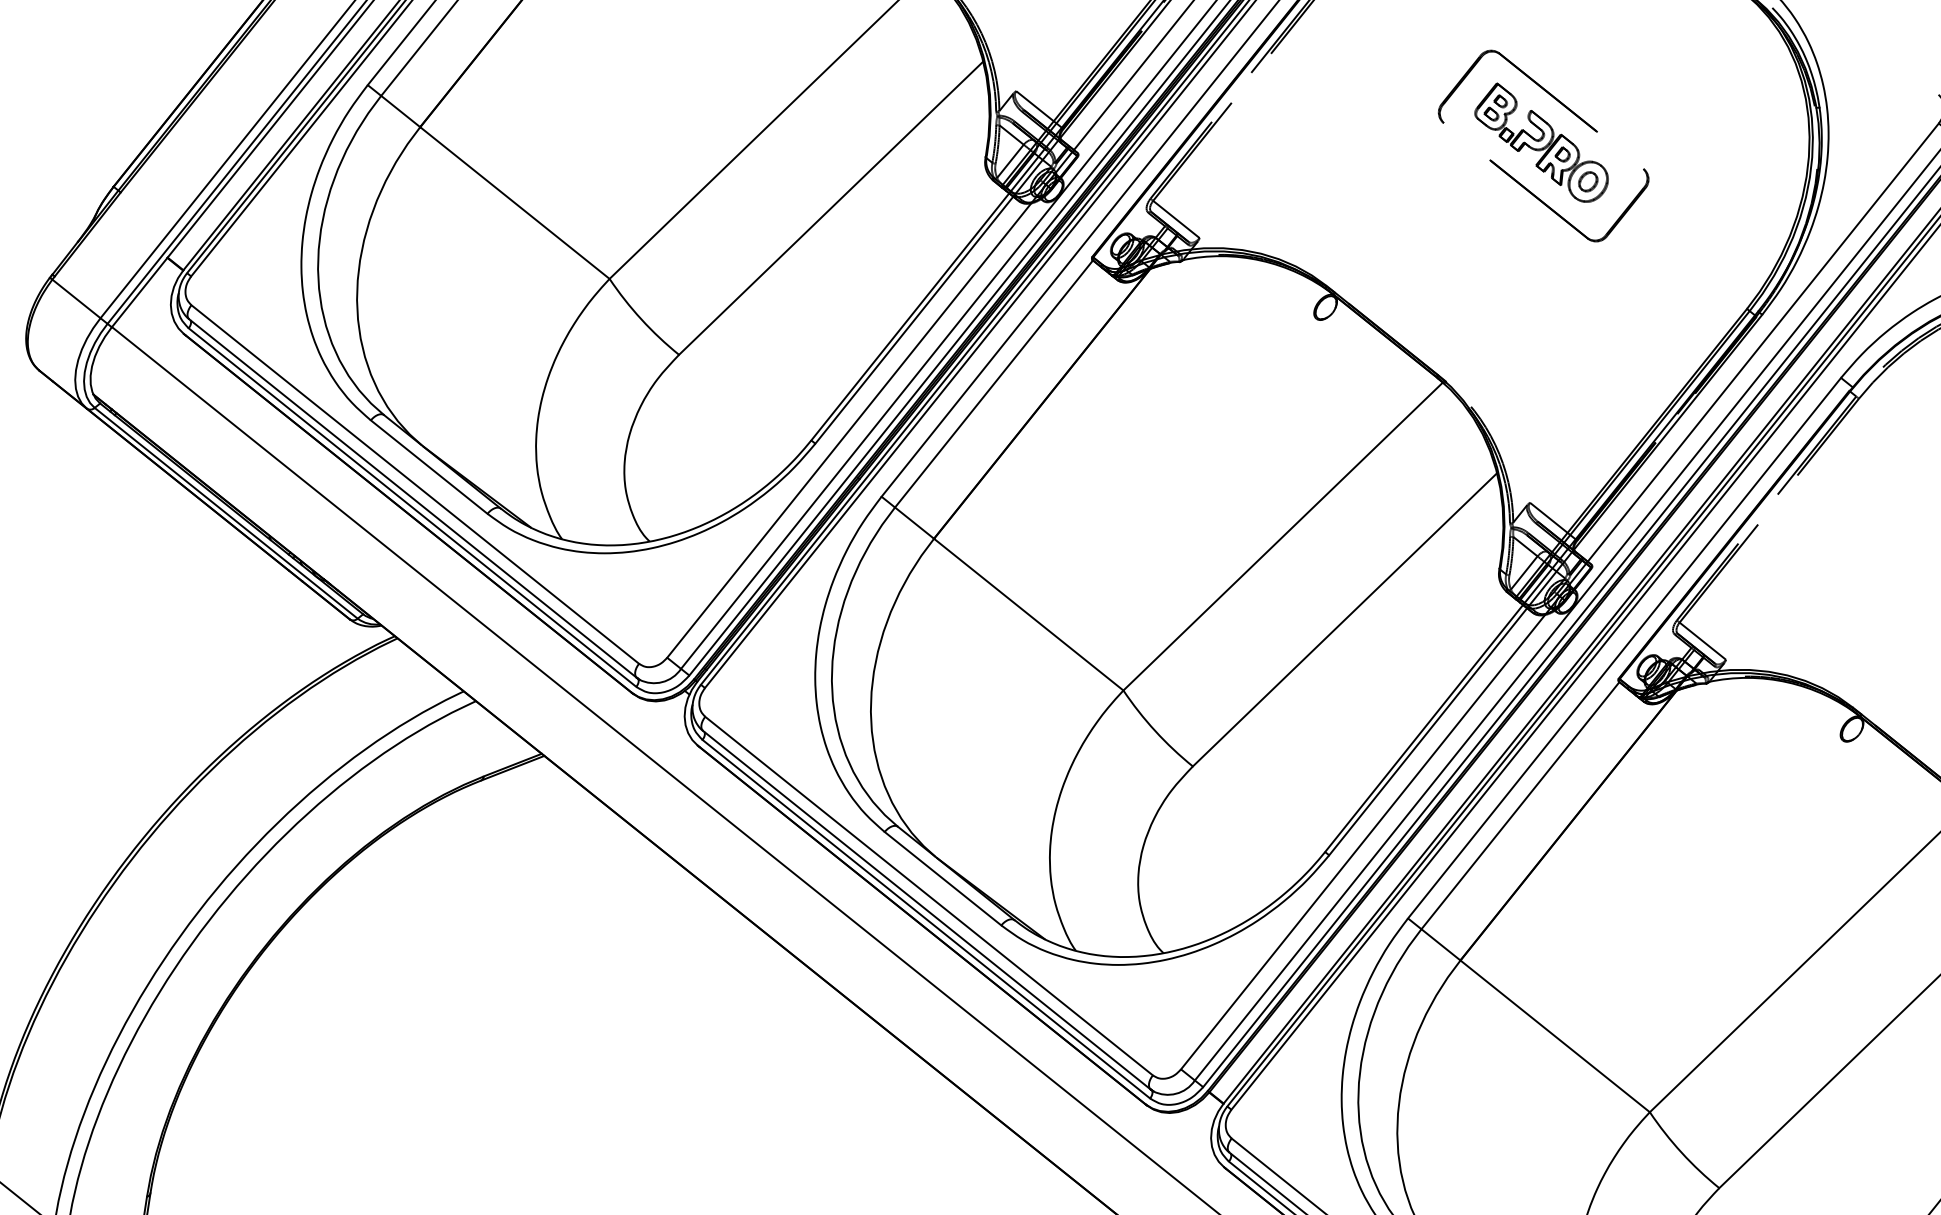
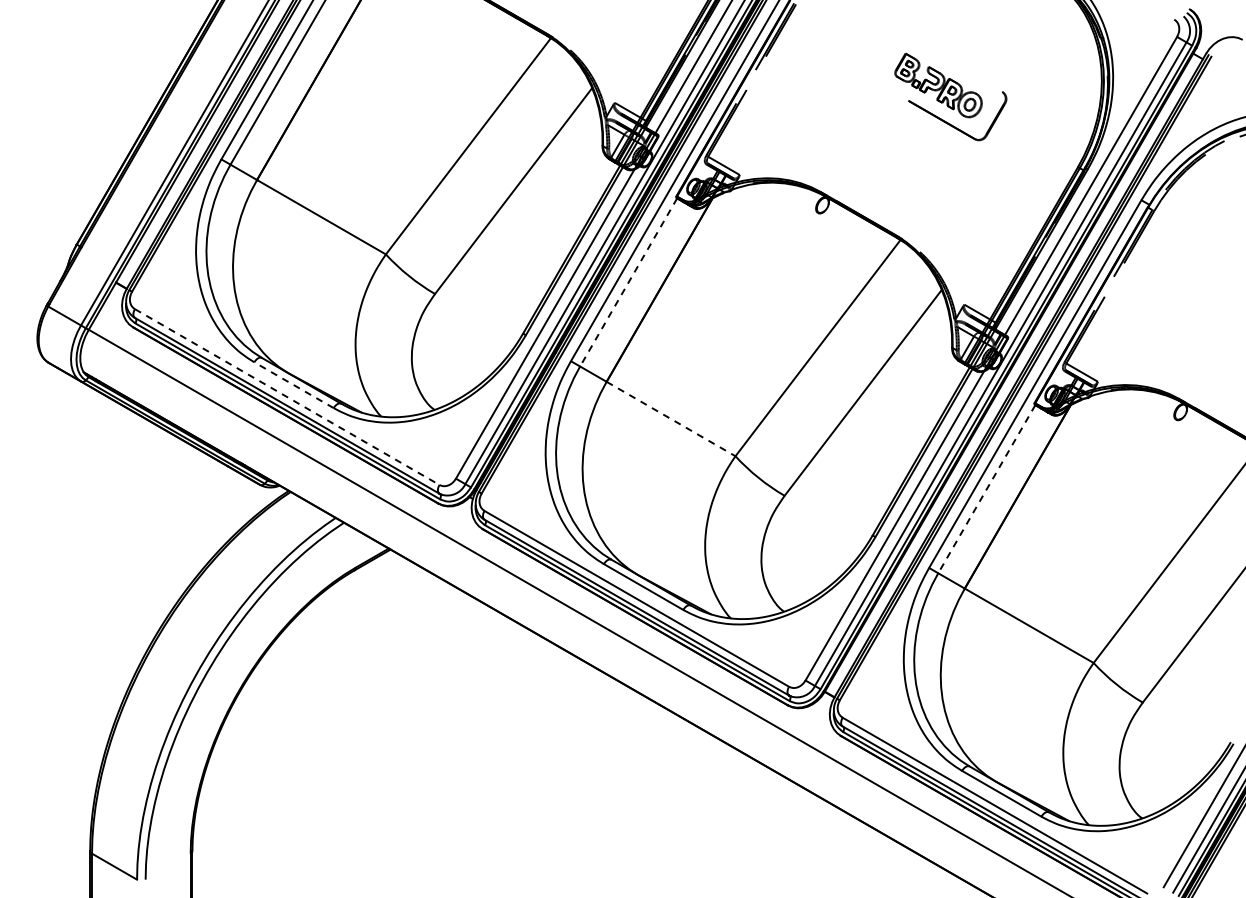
part: (1531, 81) -> (926, 49), removed
line: (993, 384) -> (628, 282), solid -> dashed
line: (429, 467) -> (294, 385), solid -> dashed
line: (415, 485) -> (287, 397), solid -> dashed
line: (1029, 615) -> (671, 419), solid -> dashed
line: (1519, 806) -> (986, 489), solid -> dashed

